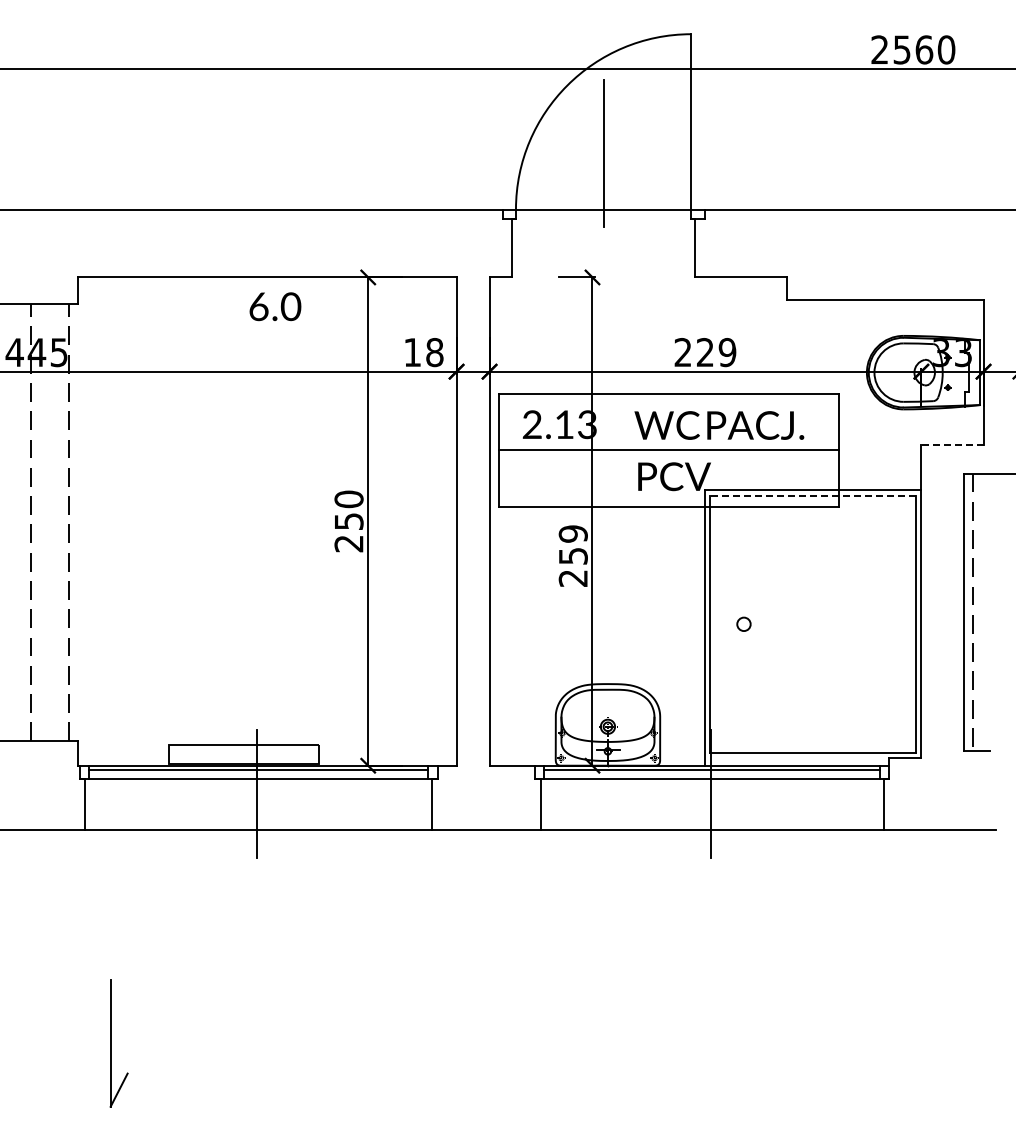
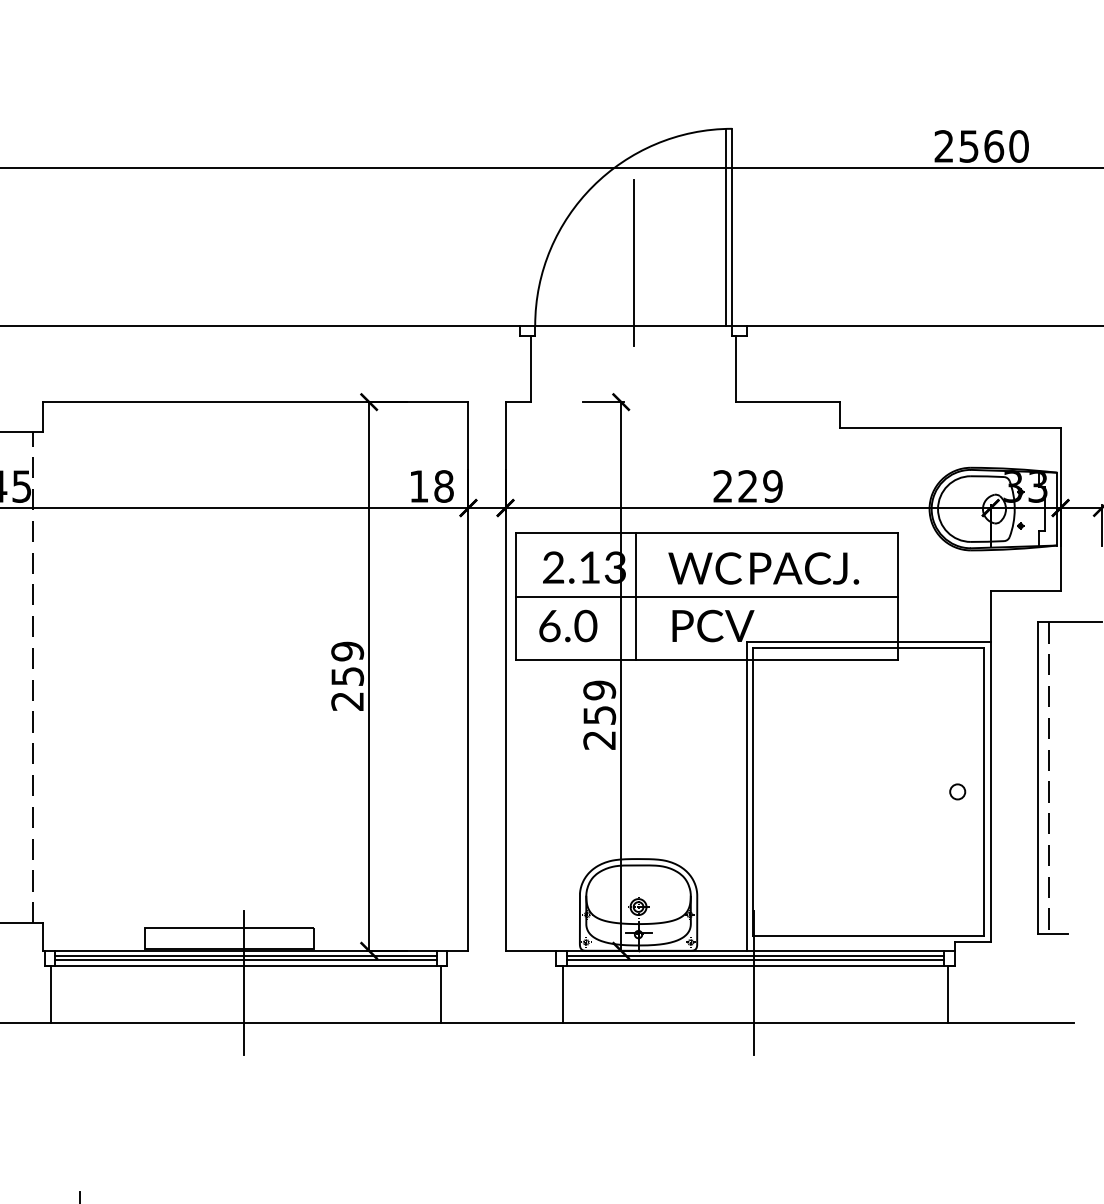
line: (685, 121) -> (725, 226), added
text: (275, 306) -> (568, 625), moved
line: (951, 445) -> (1024, 590), dashed -> solid
line: (605, 450) -> (635, 596), added
line: (812, 496) -> (868, 648), dashed -> solid
text: (348, 499) -> (347, 651), 250 -> 259
circle: (743, 623) -> (957, 790), moved
line: (258, 774) -> (245, 960), added
line: (711, 774) -> (754, 960), added

